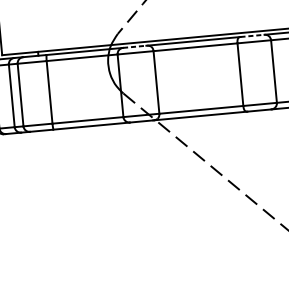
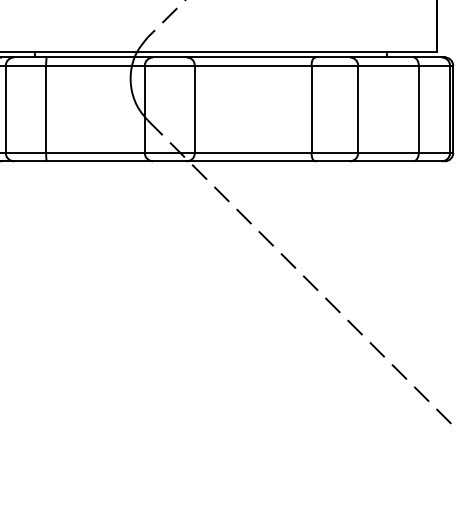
line: (252, 35) -> (333, 57), dashed -> solid
line: (134, 46) -> (169, 57), dashed -> solid

